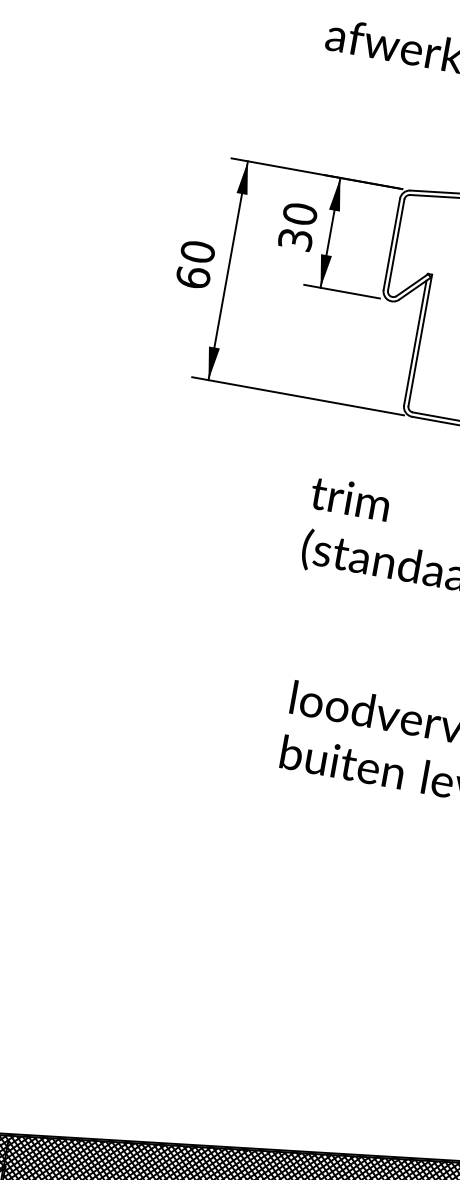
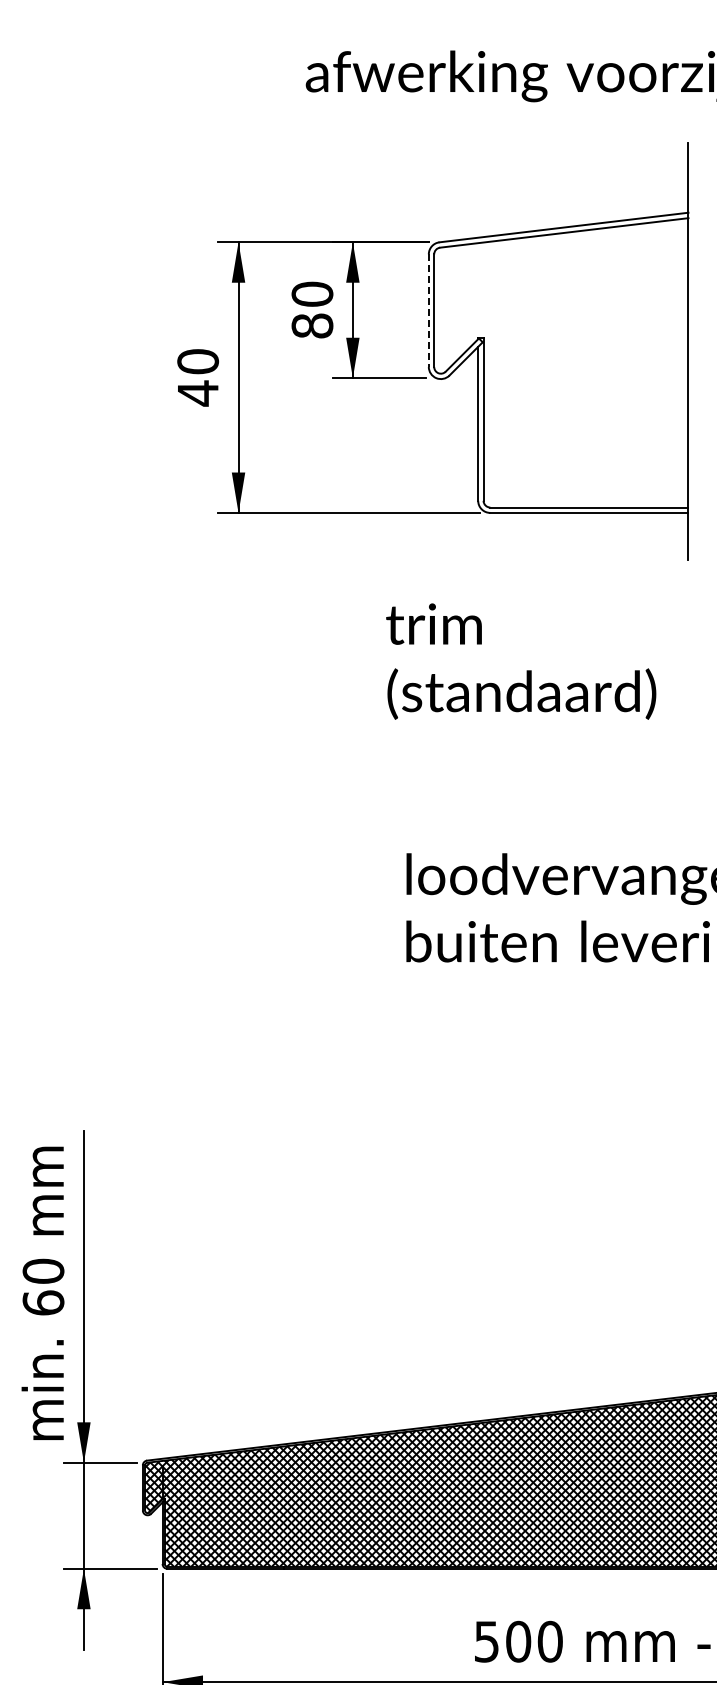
text: (295, 239) -> (312, 325), 30 -> 80
line: (391, 244) -> (428, 311), solid -> dashed
text: (193, 277) -> (198, 393), 60 -> 40

